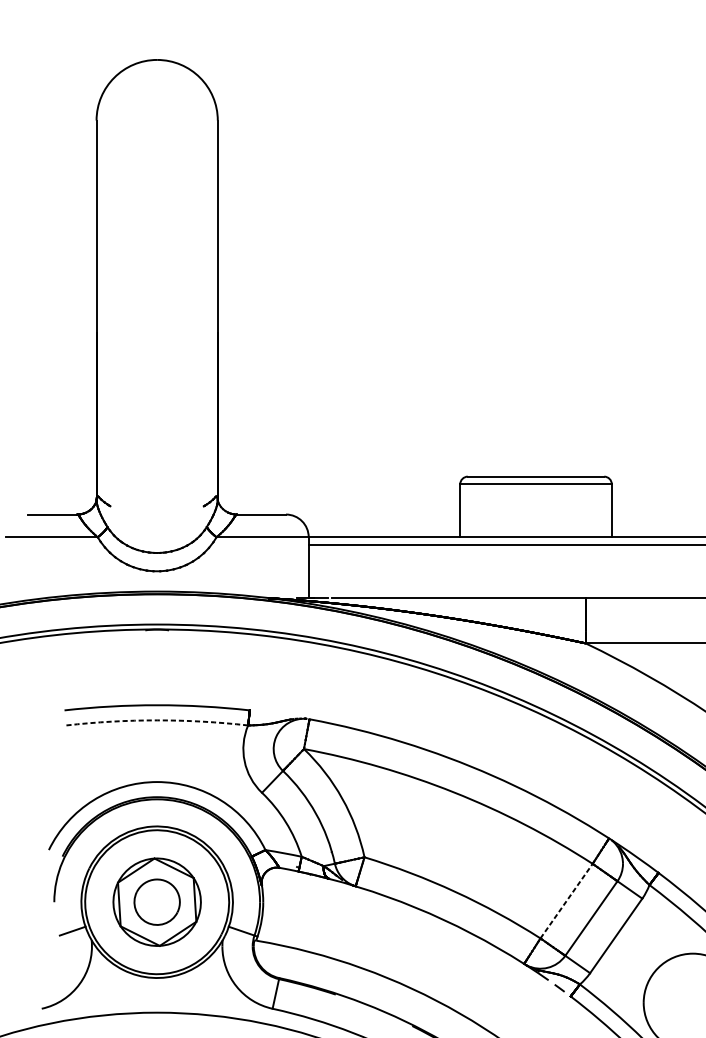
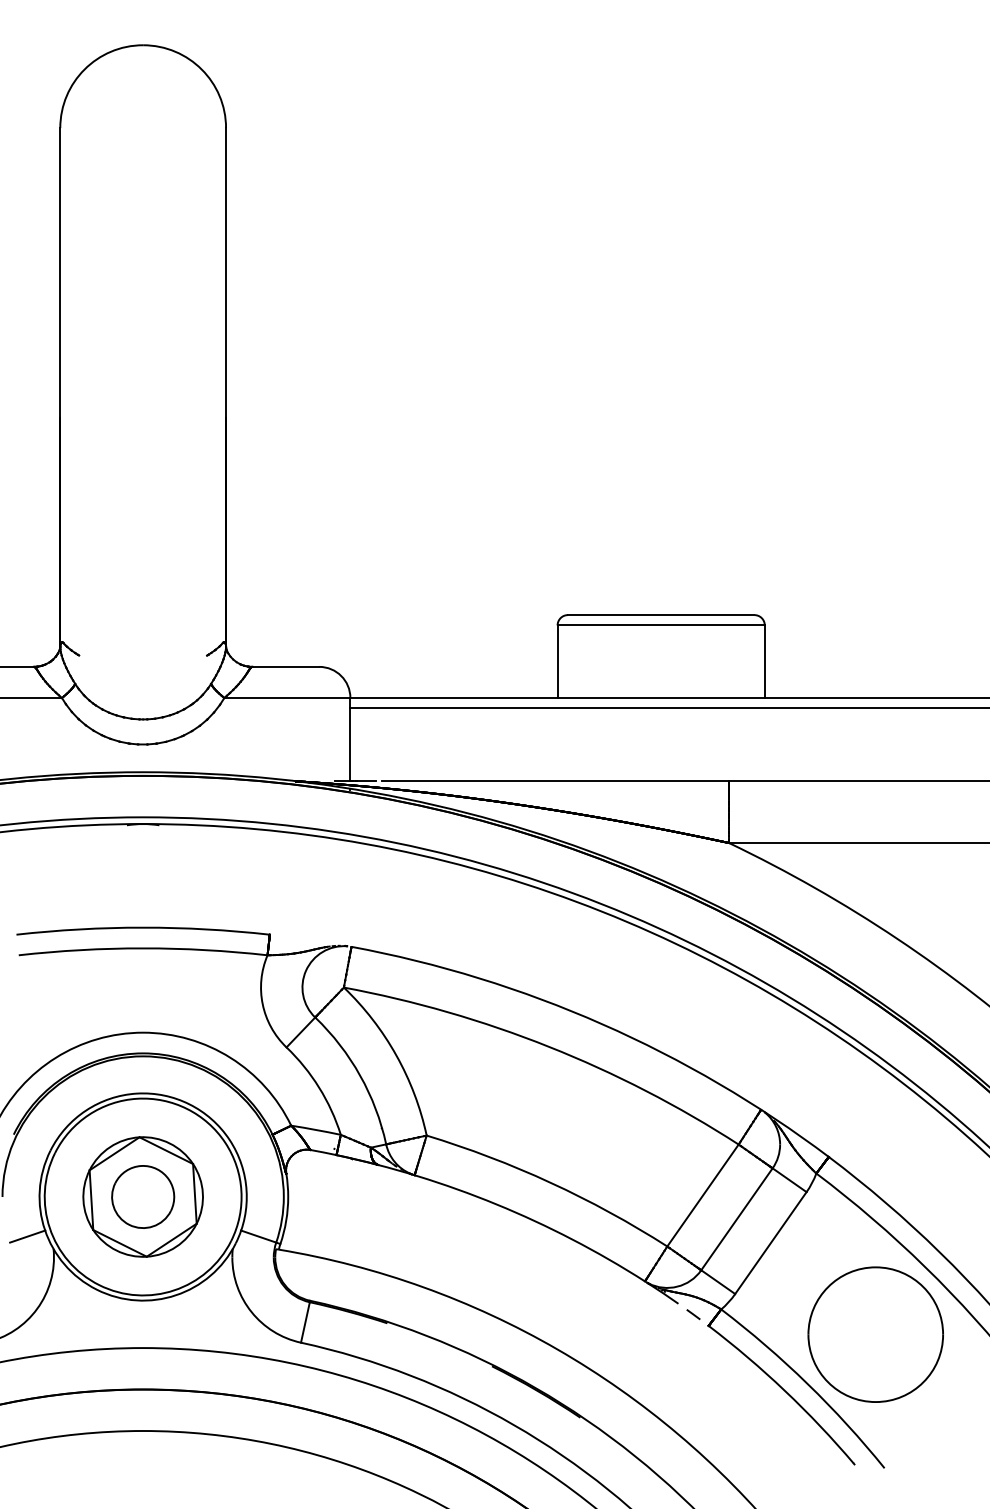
arc: (157, 720) -> (143, 948), dashed -> solid
line: (566, 901) -> (703, 1195), dashed -> solid

